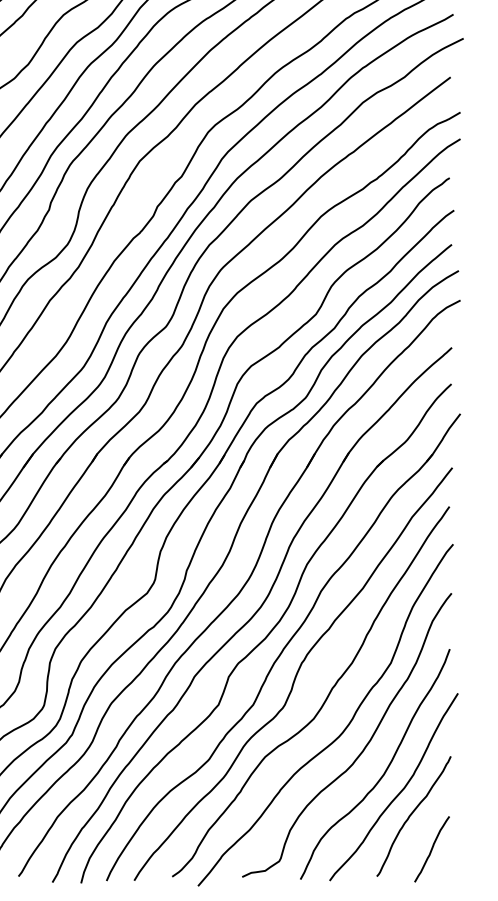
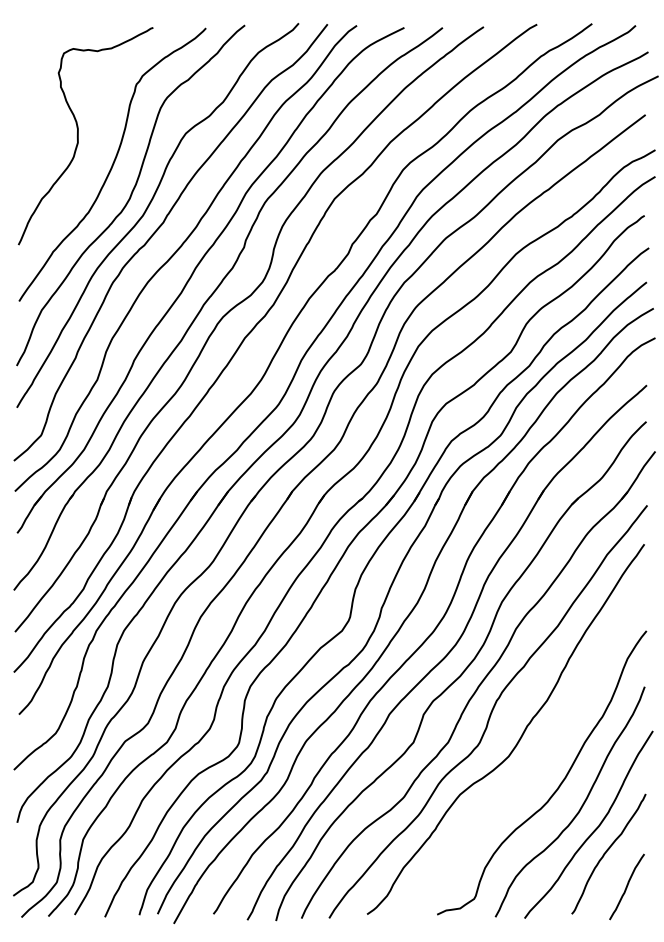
curve: (345, 726) -> (540, 764), removed

